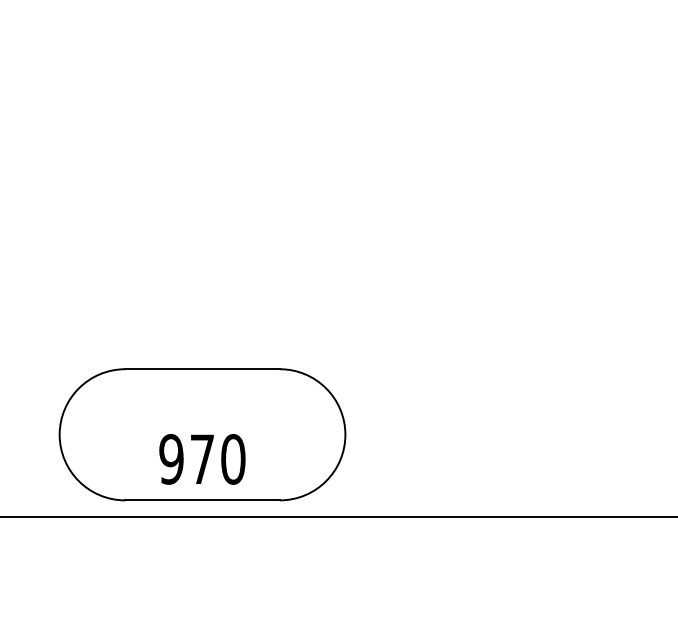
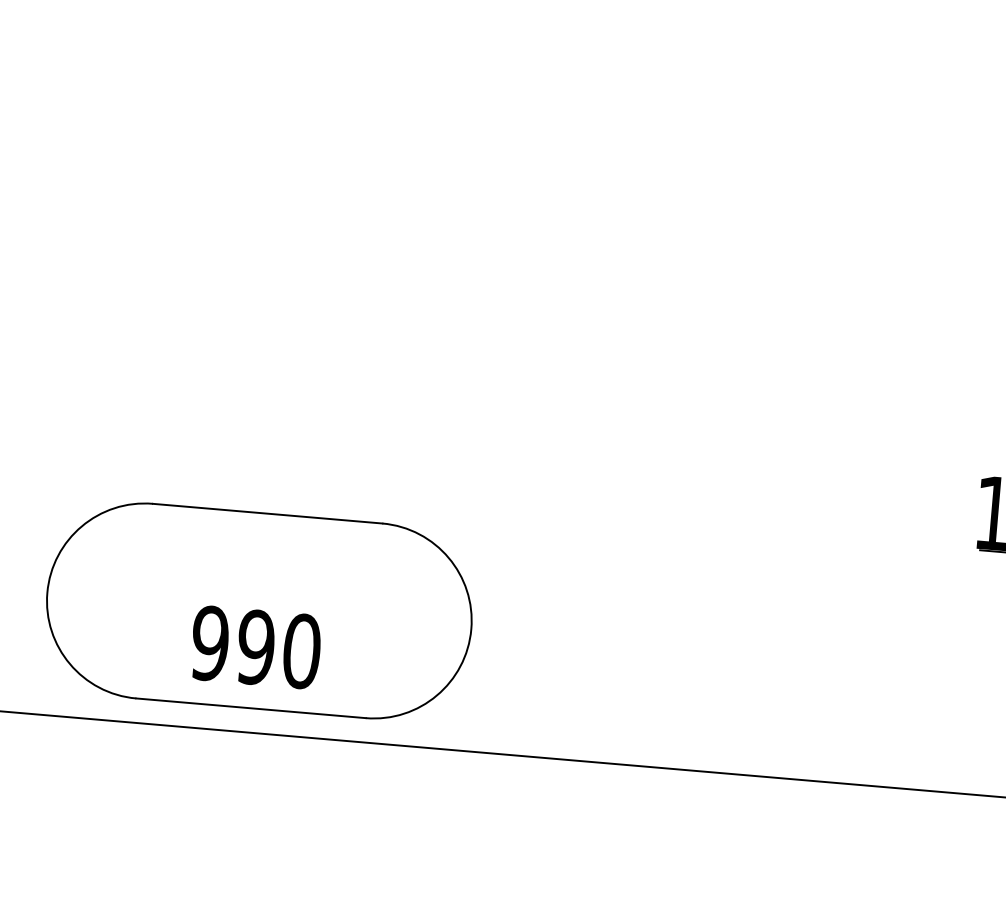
text: (202, 459) -> (256, 647), 970 -> 990

